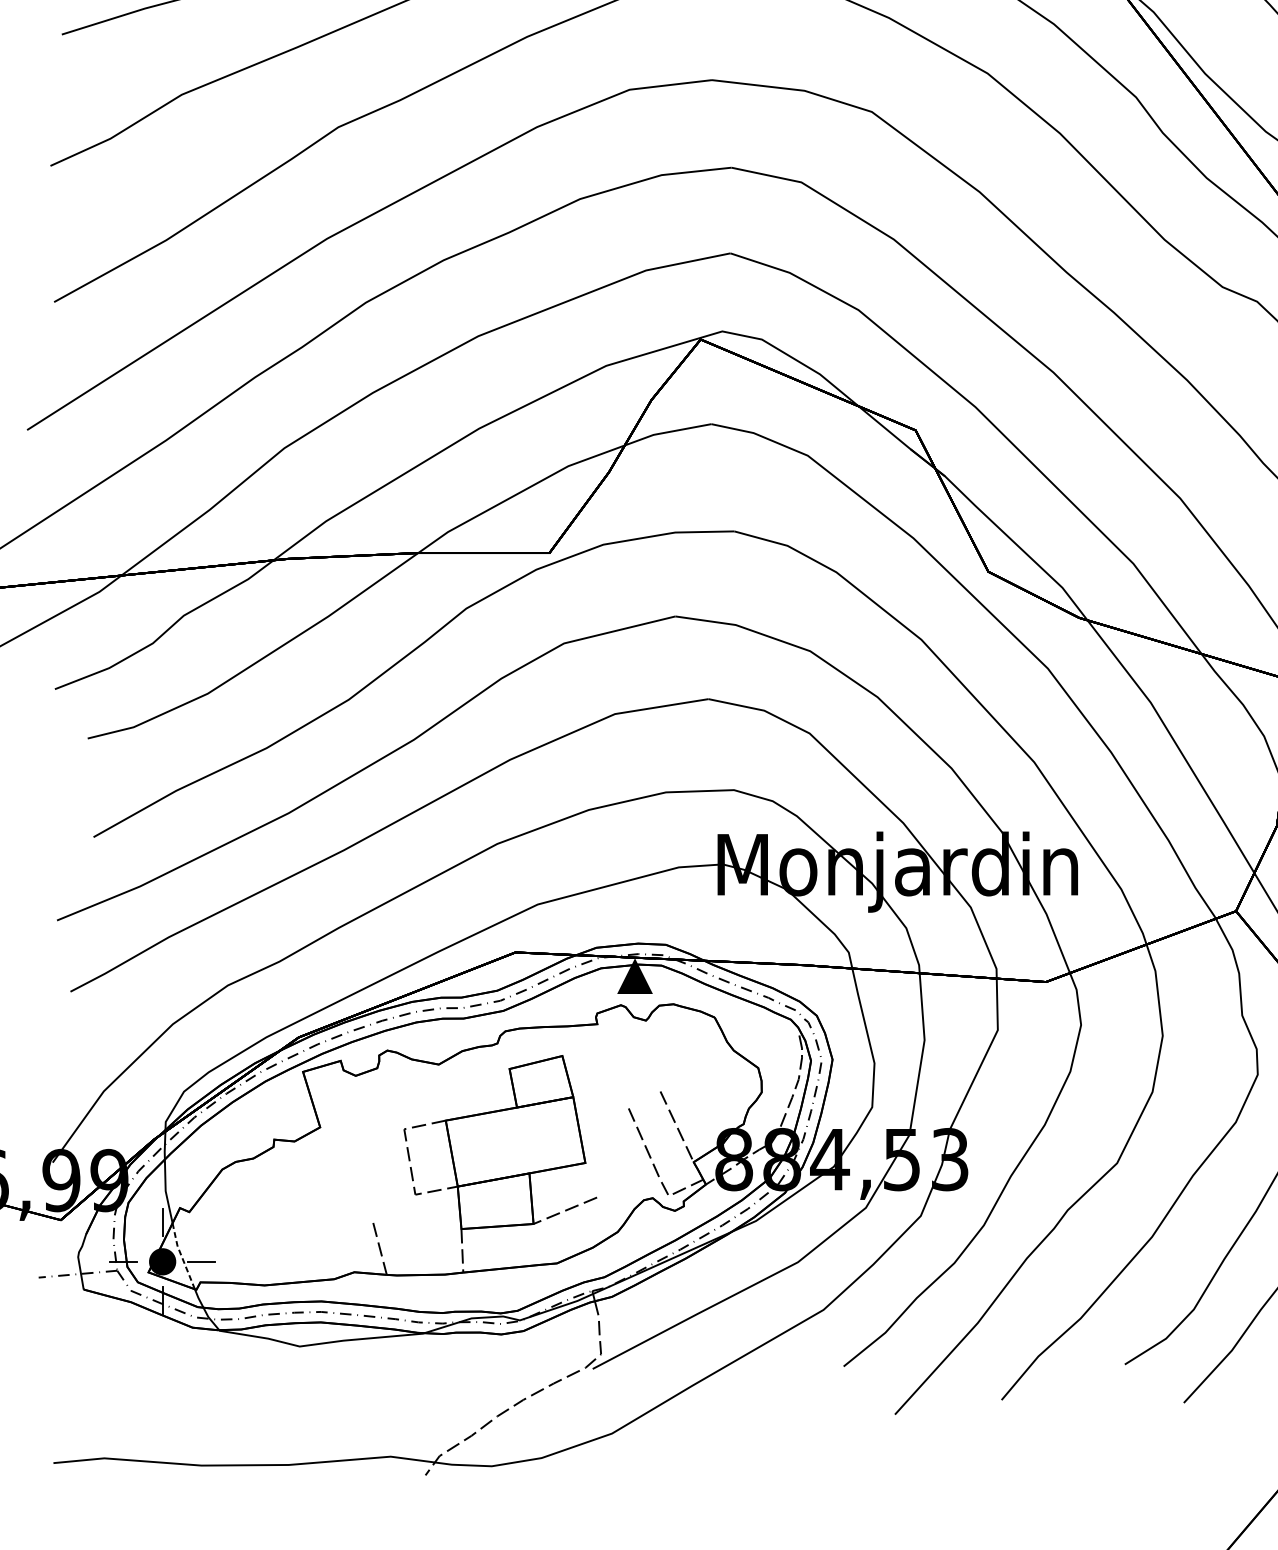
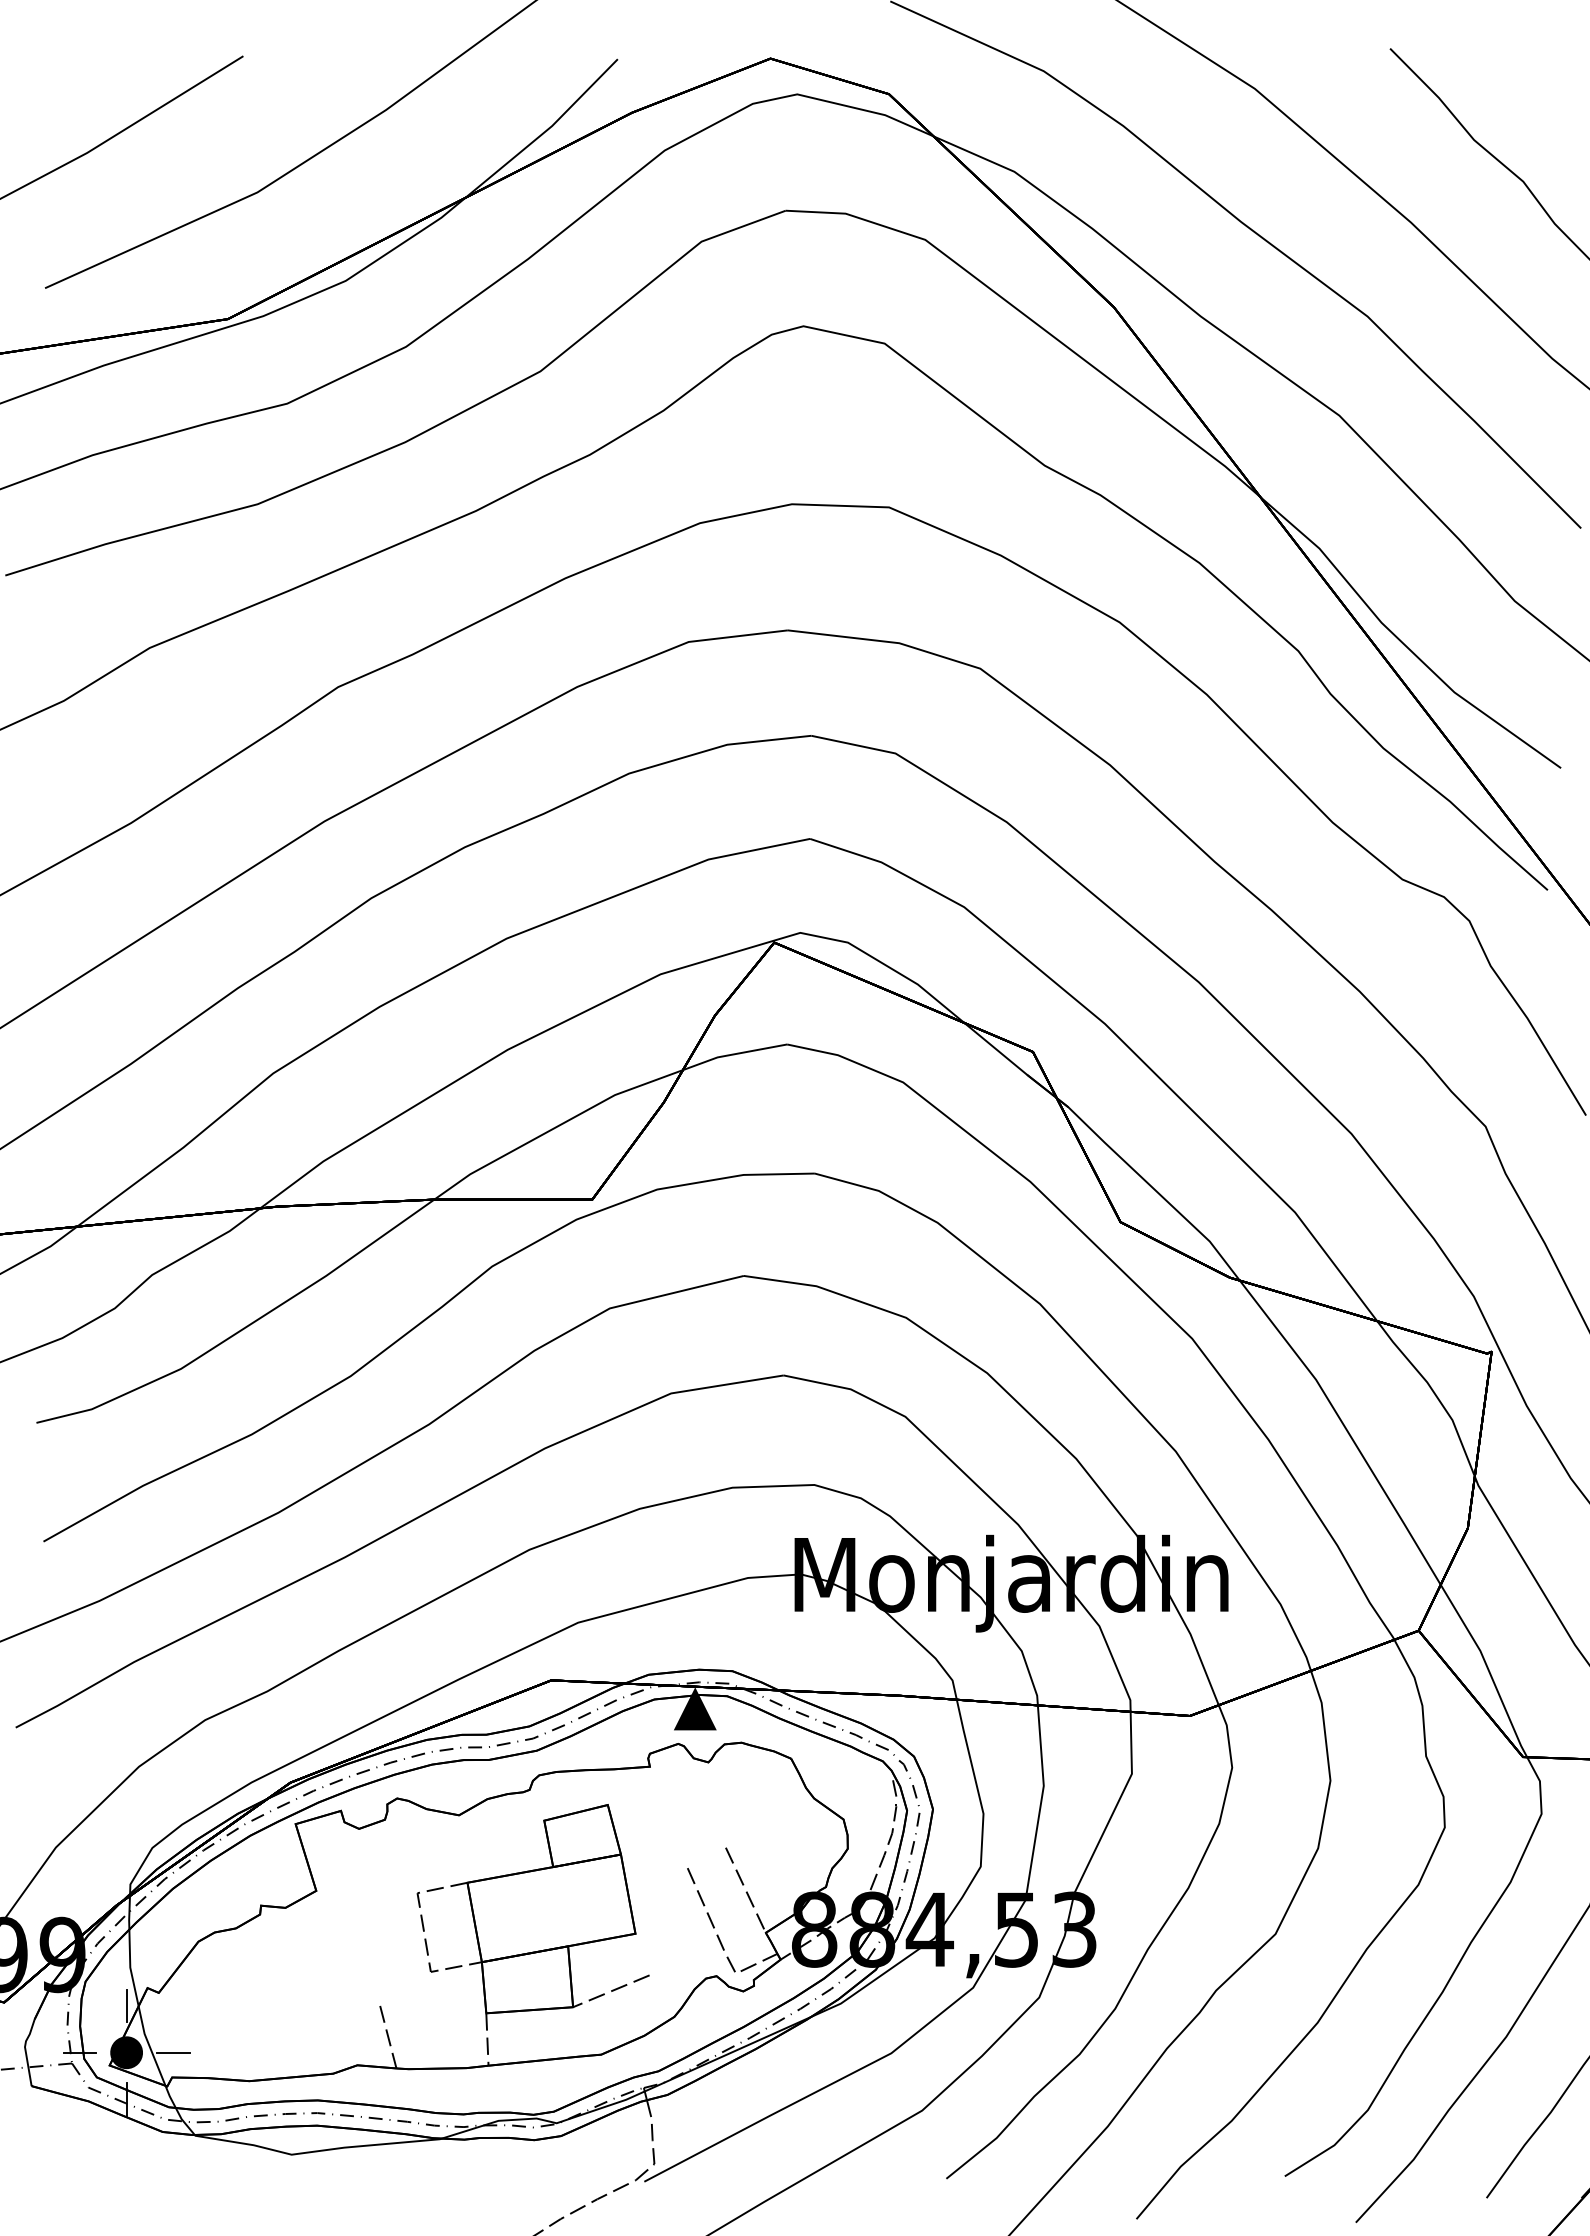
line: (181, 1255) -> (149, 2045), dashed -> solid

